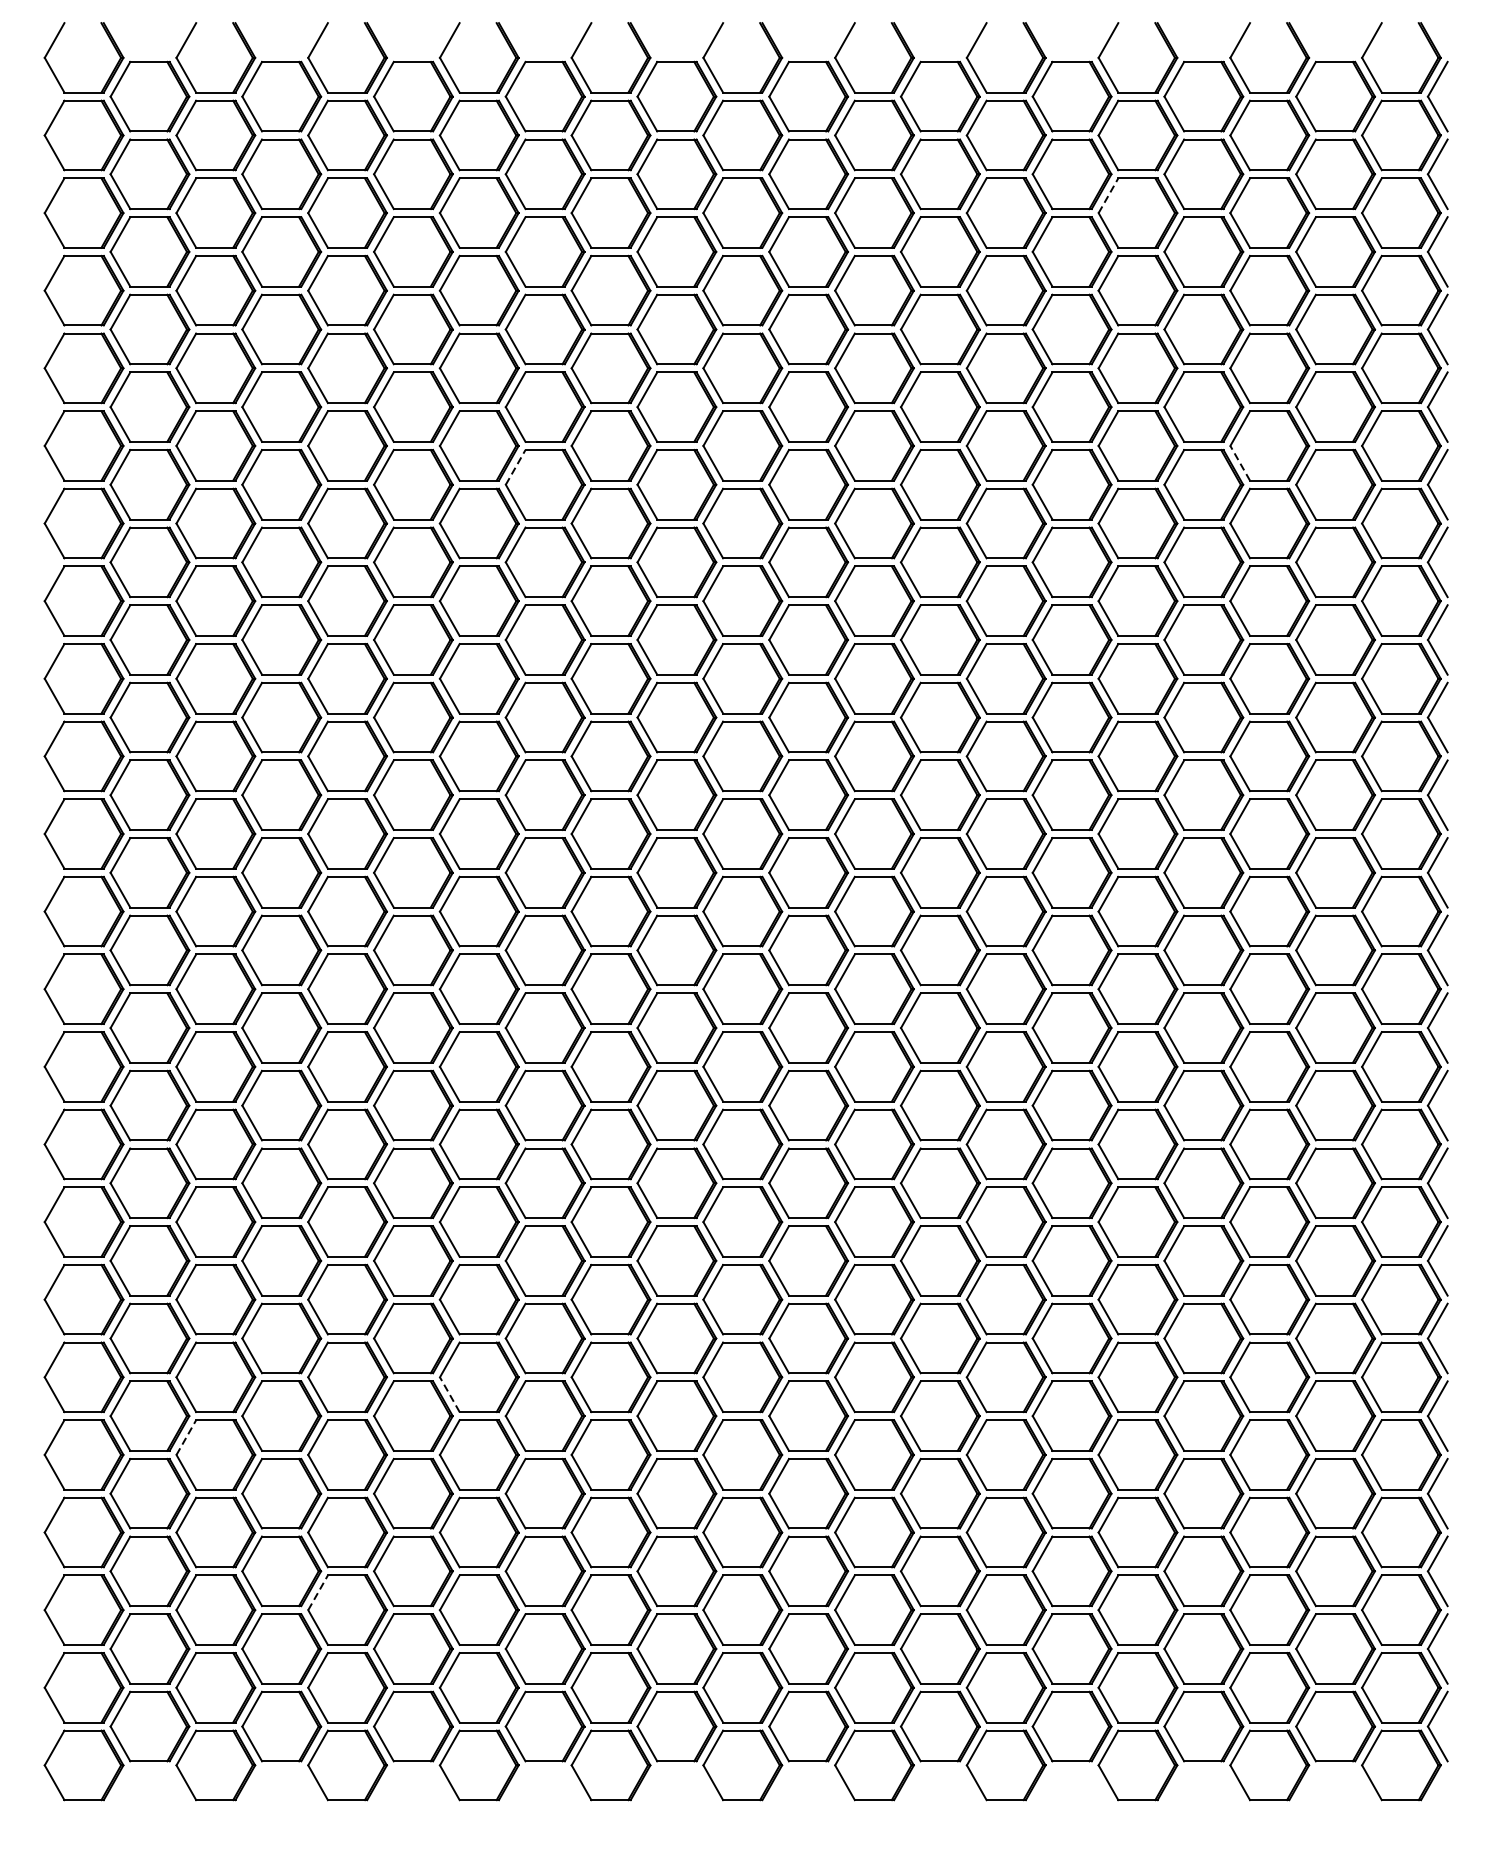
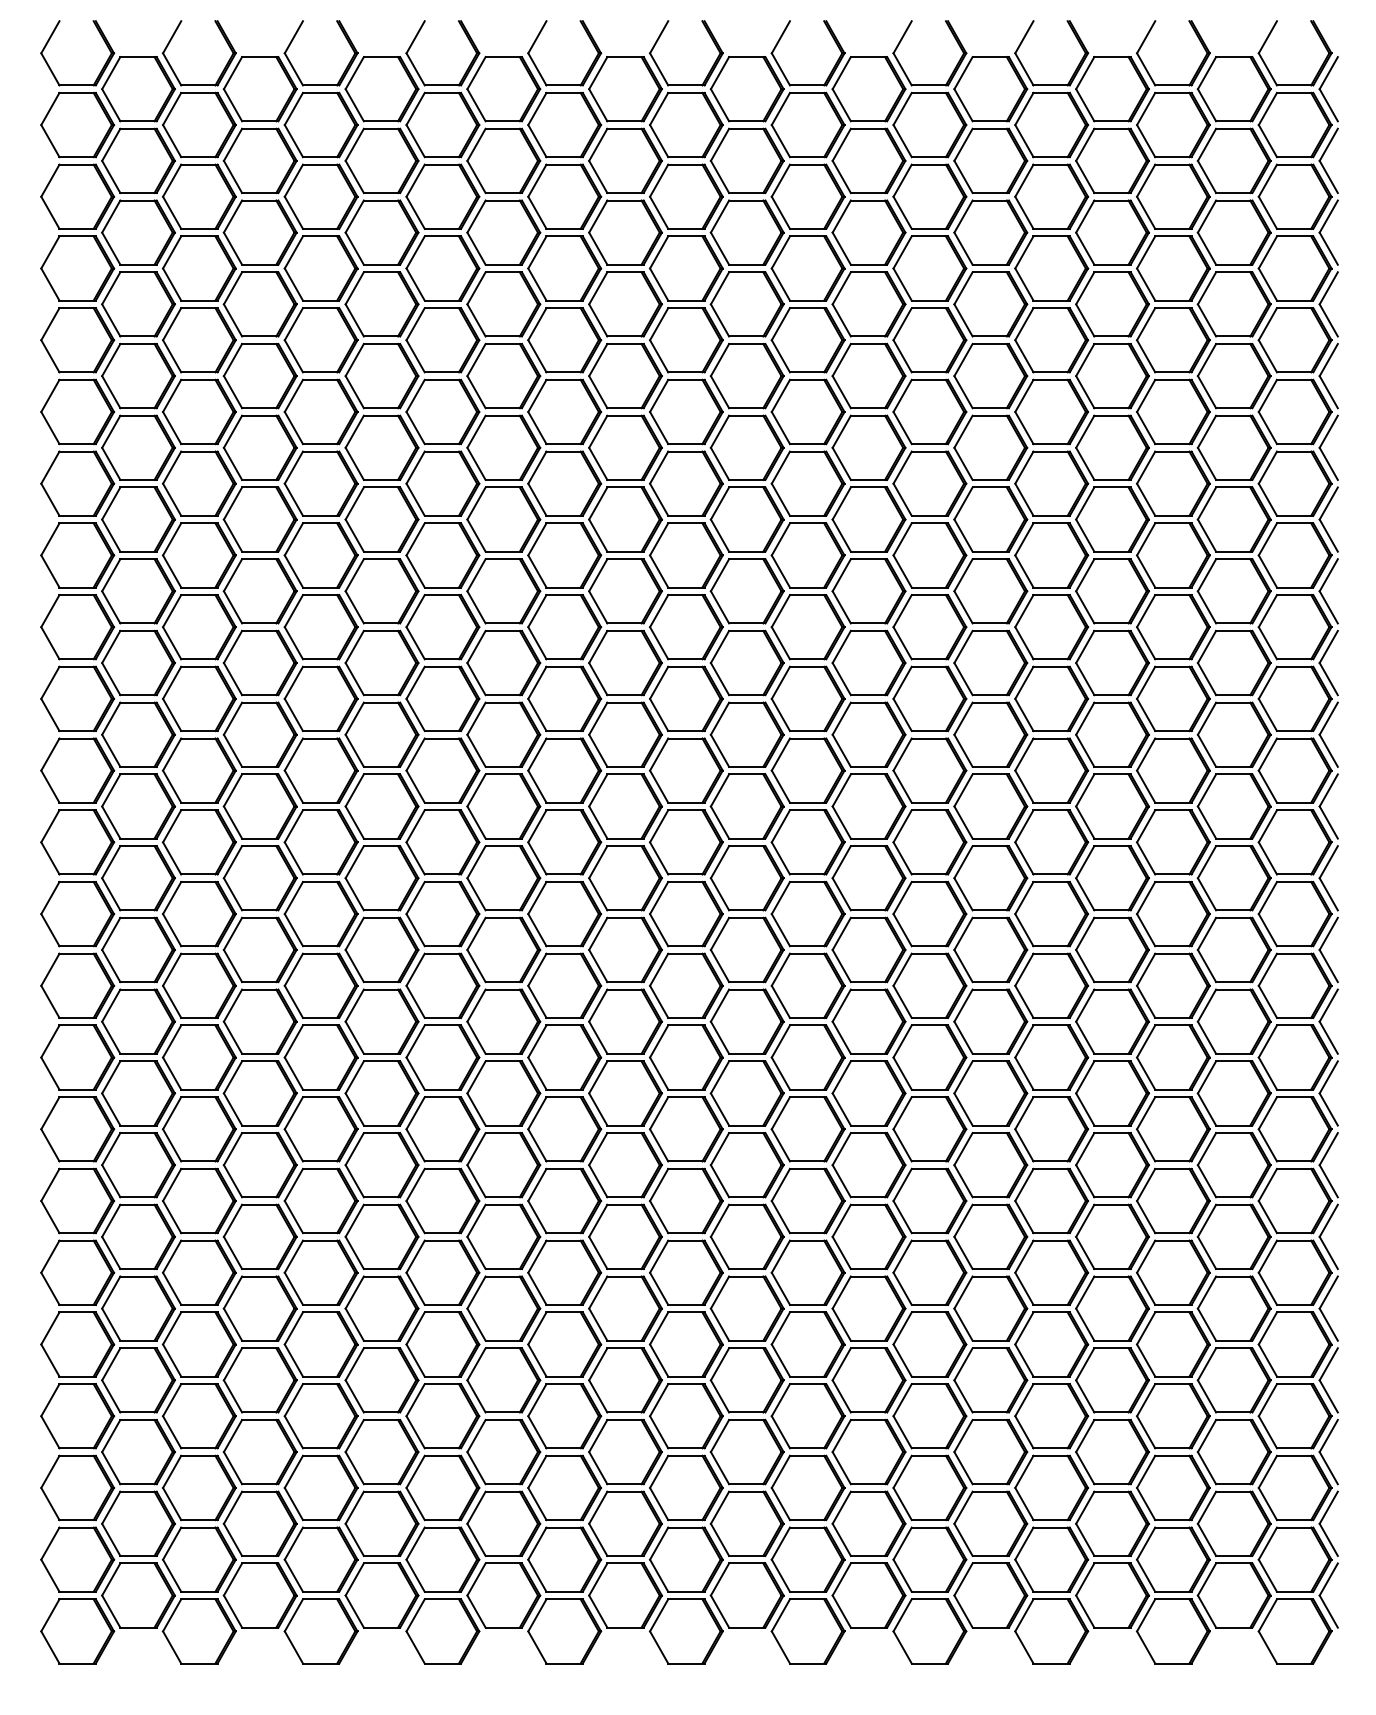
line: (1108, 195) -> (1024, 180), dashed -> solid
line: (1239, 462) -> (1145, 427), dashed -> solid
line: (515, 467) -> (476, 431), dashed -> solid
line: (449, 1394) -> (415, 1288), dashed -> solid
line: (186, 1437) -> (172, 1328), dashed -> solid
line: (318, 1592) -> (294, 1471), dashed -> solid

